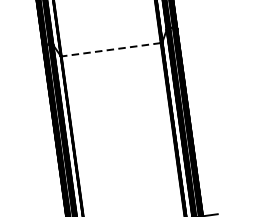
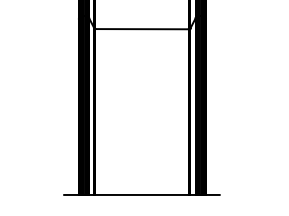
line: (110, 50) -> (141, 29), dashed -> solid

